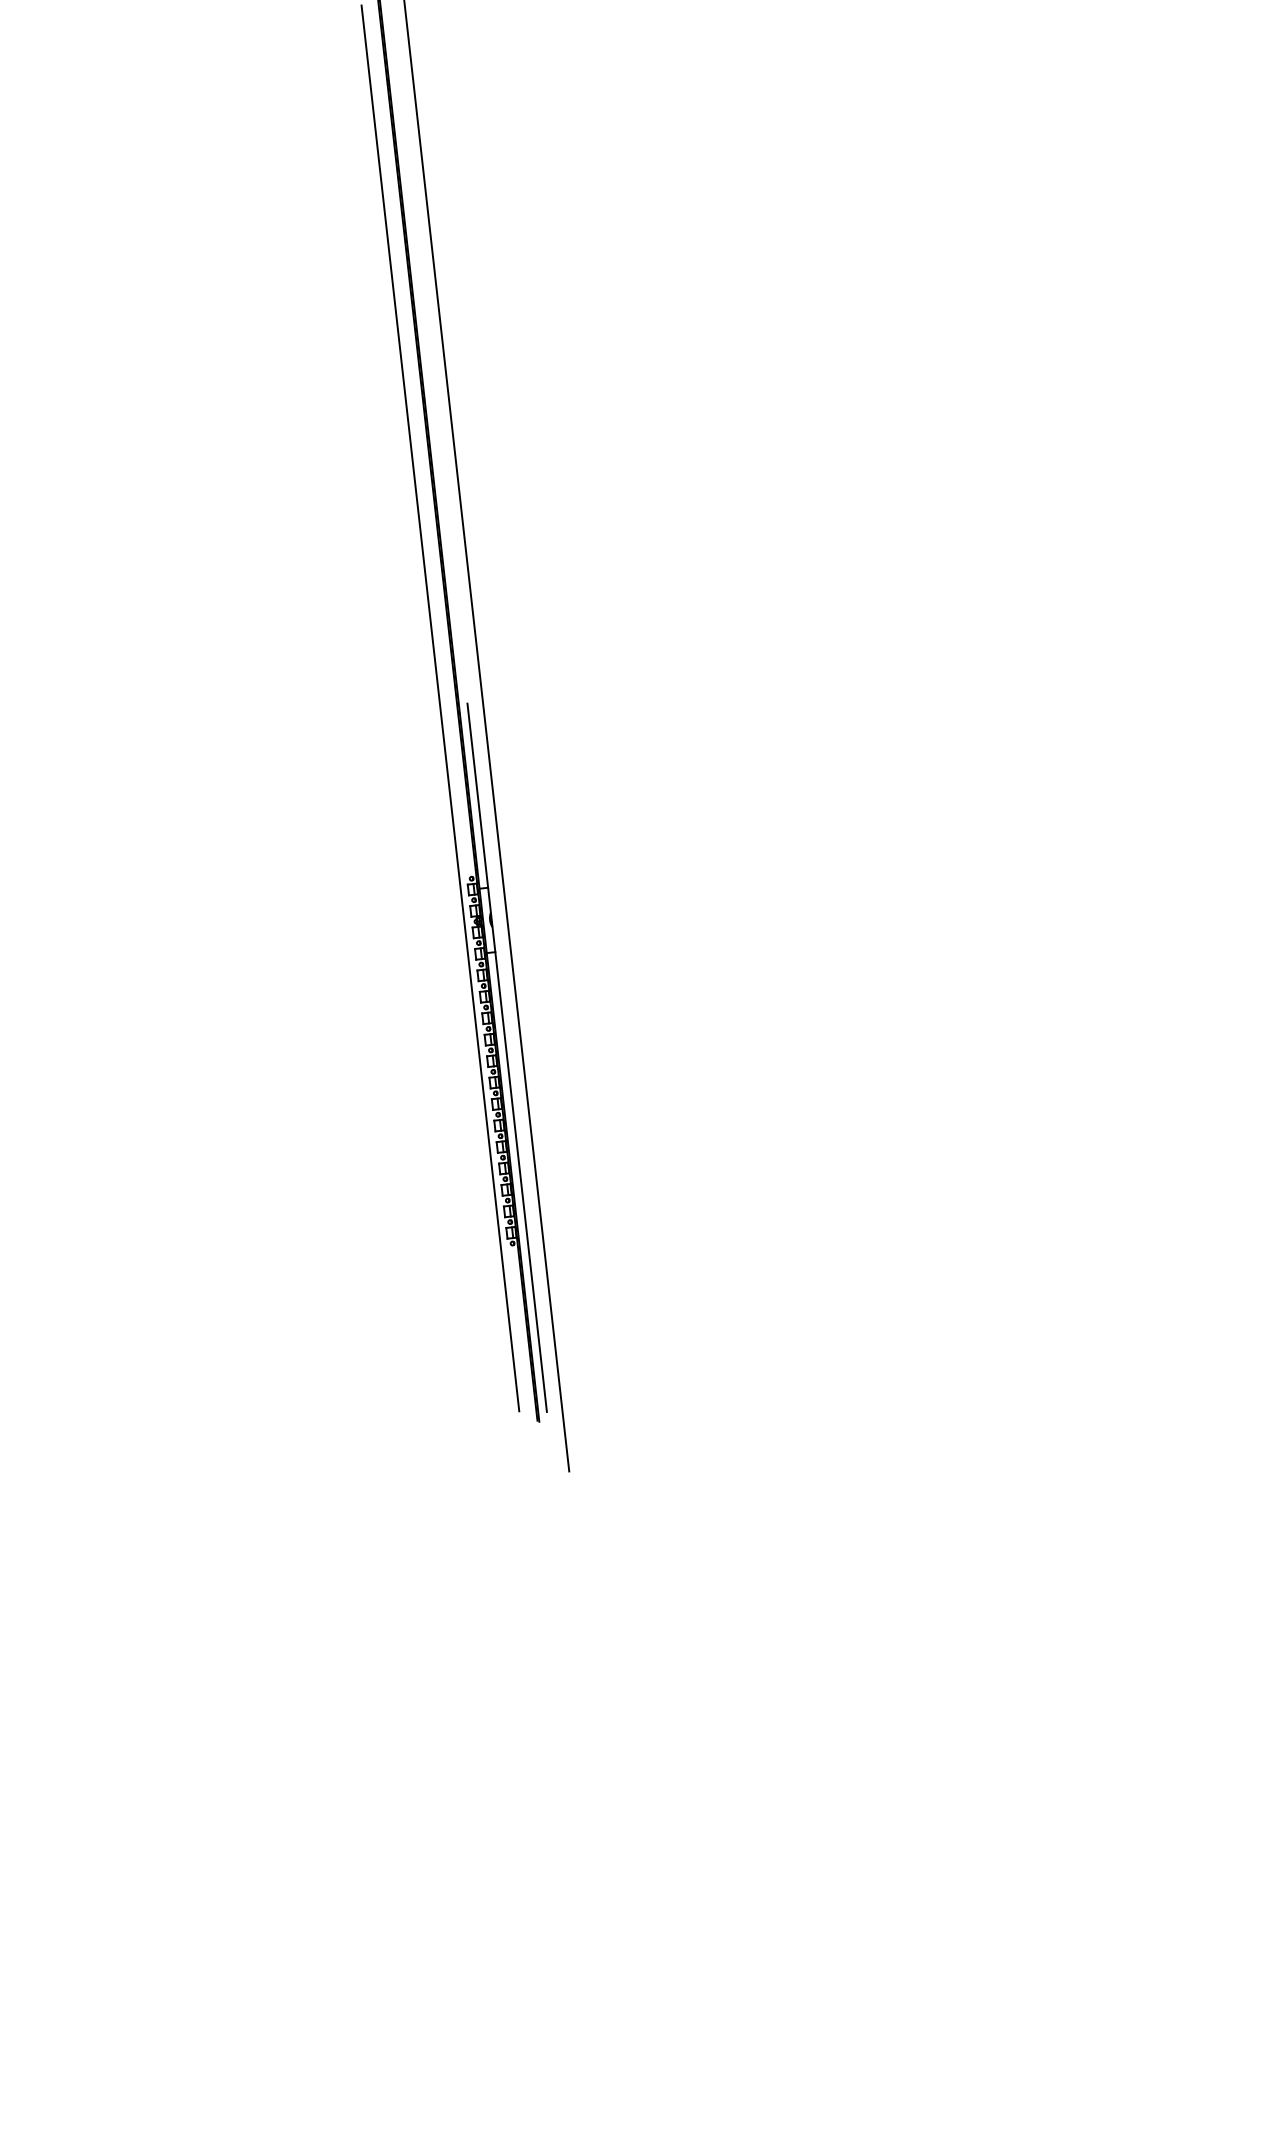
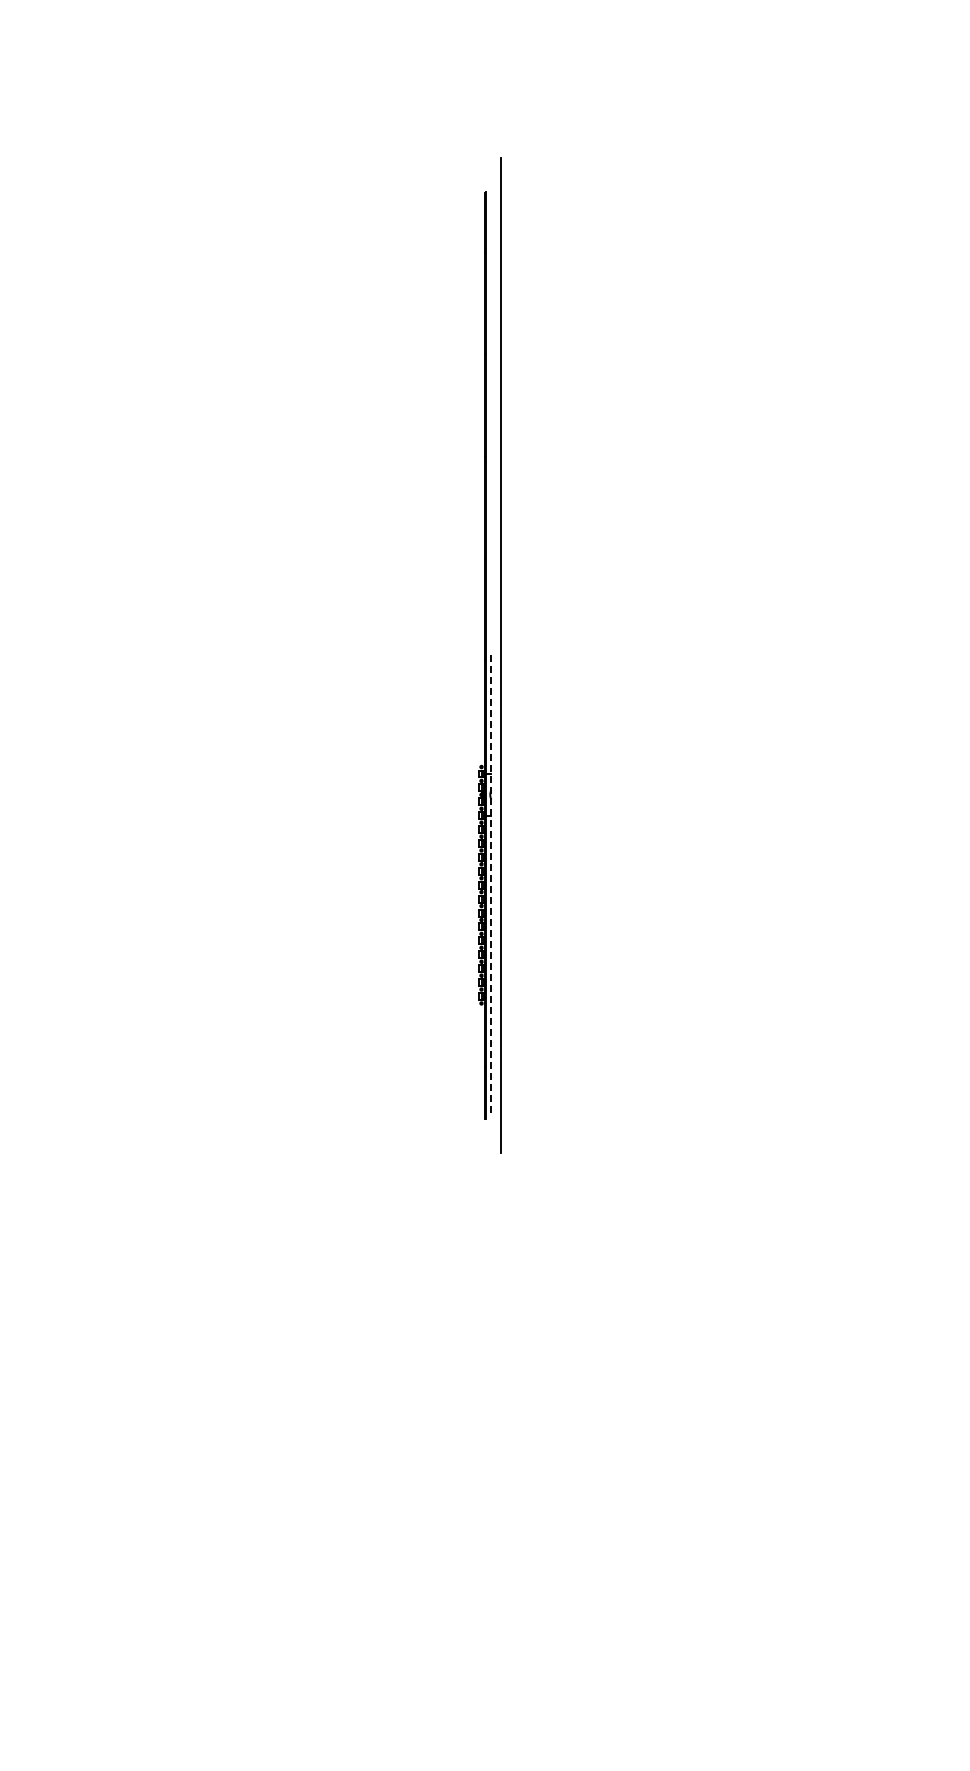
line: (440, 707) -> (473, 655), removed
line: (507, 1058) -> (491, 884), solid -> dashed

